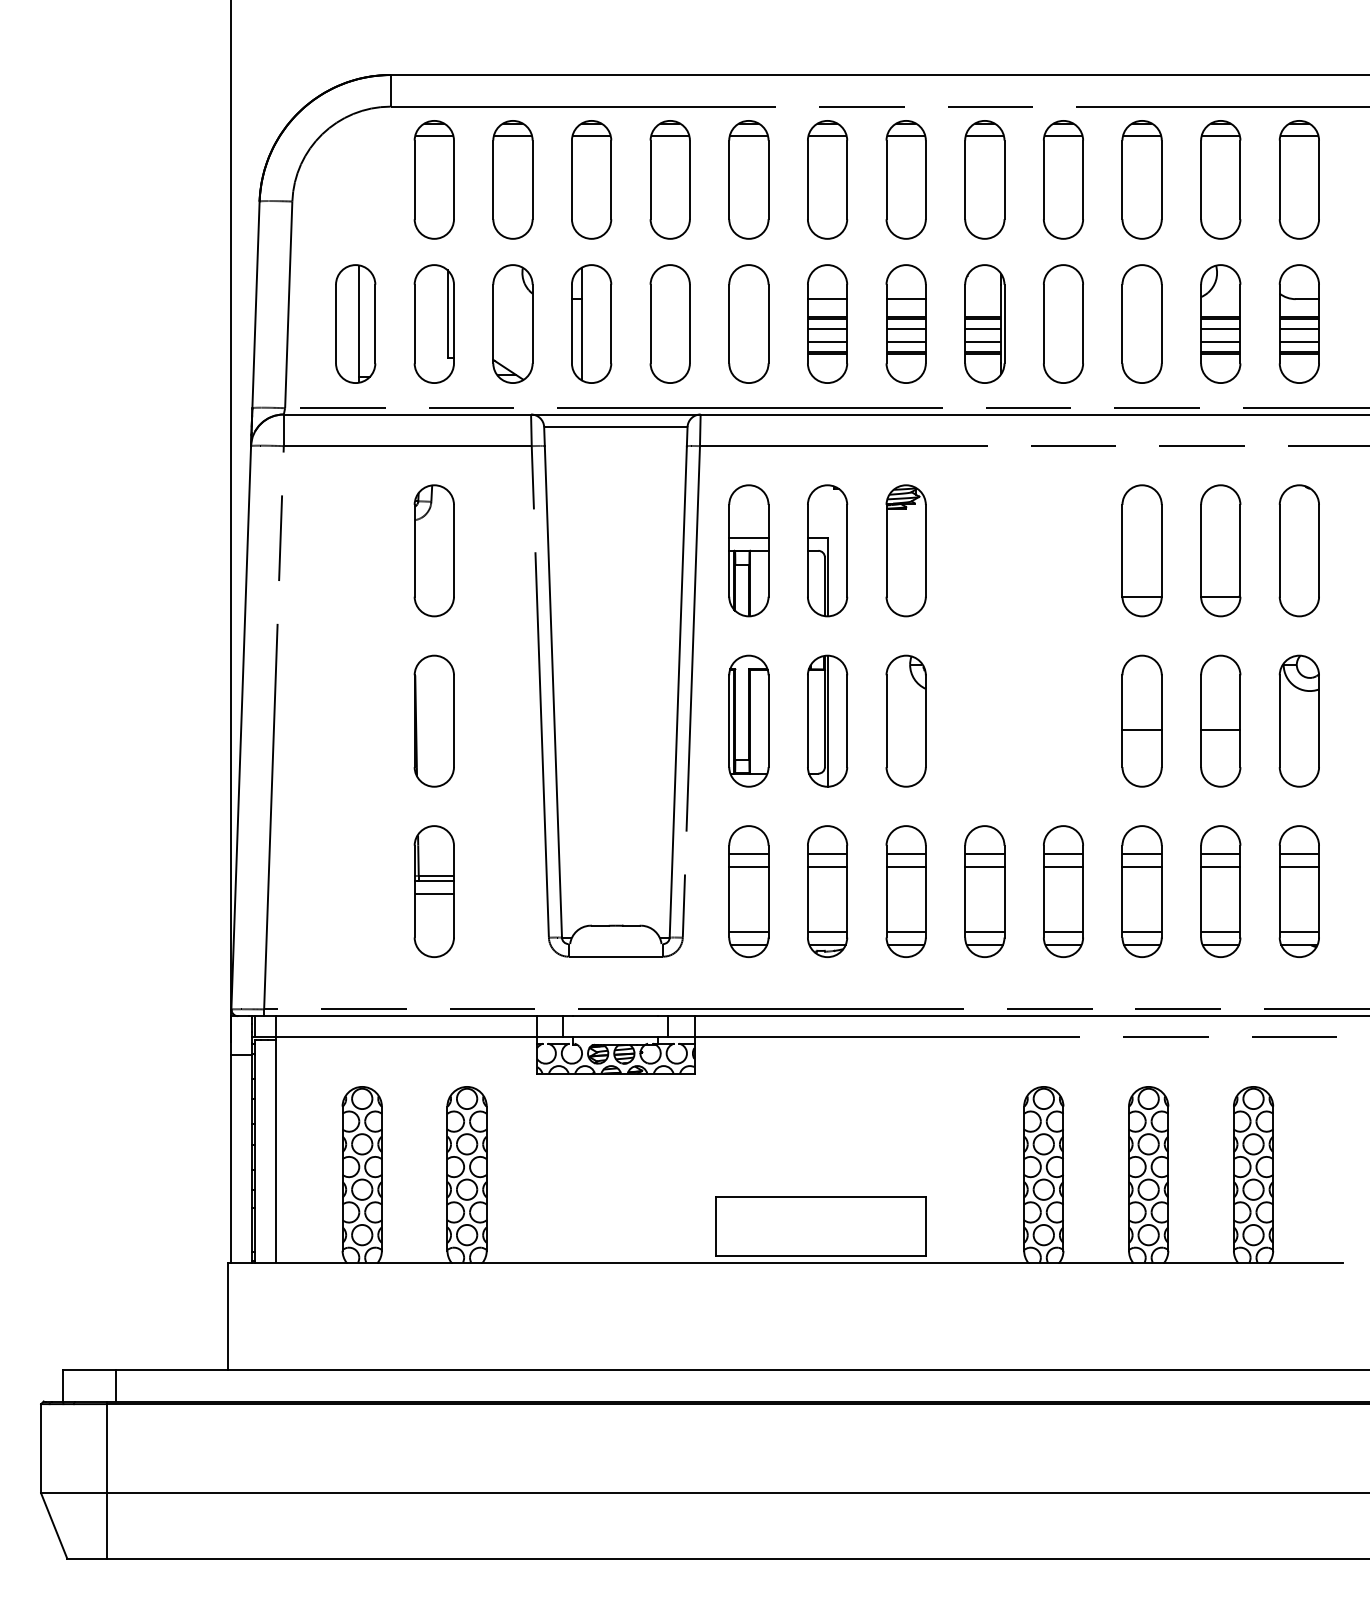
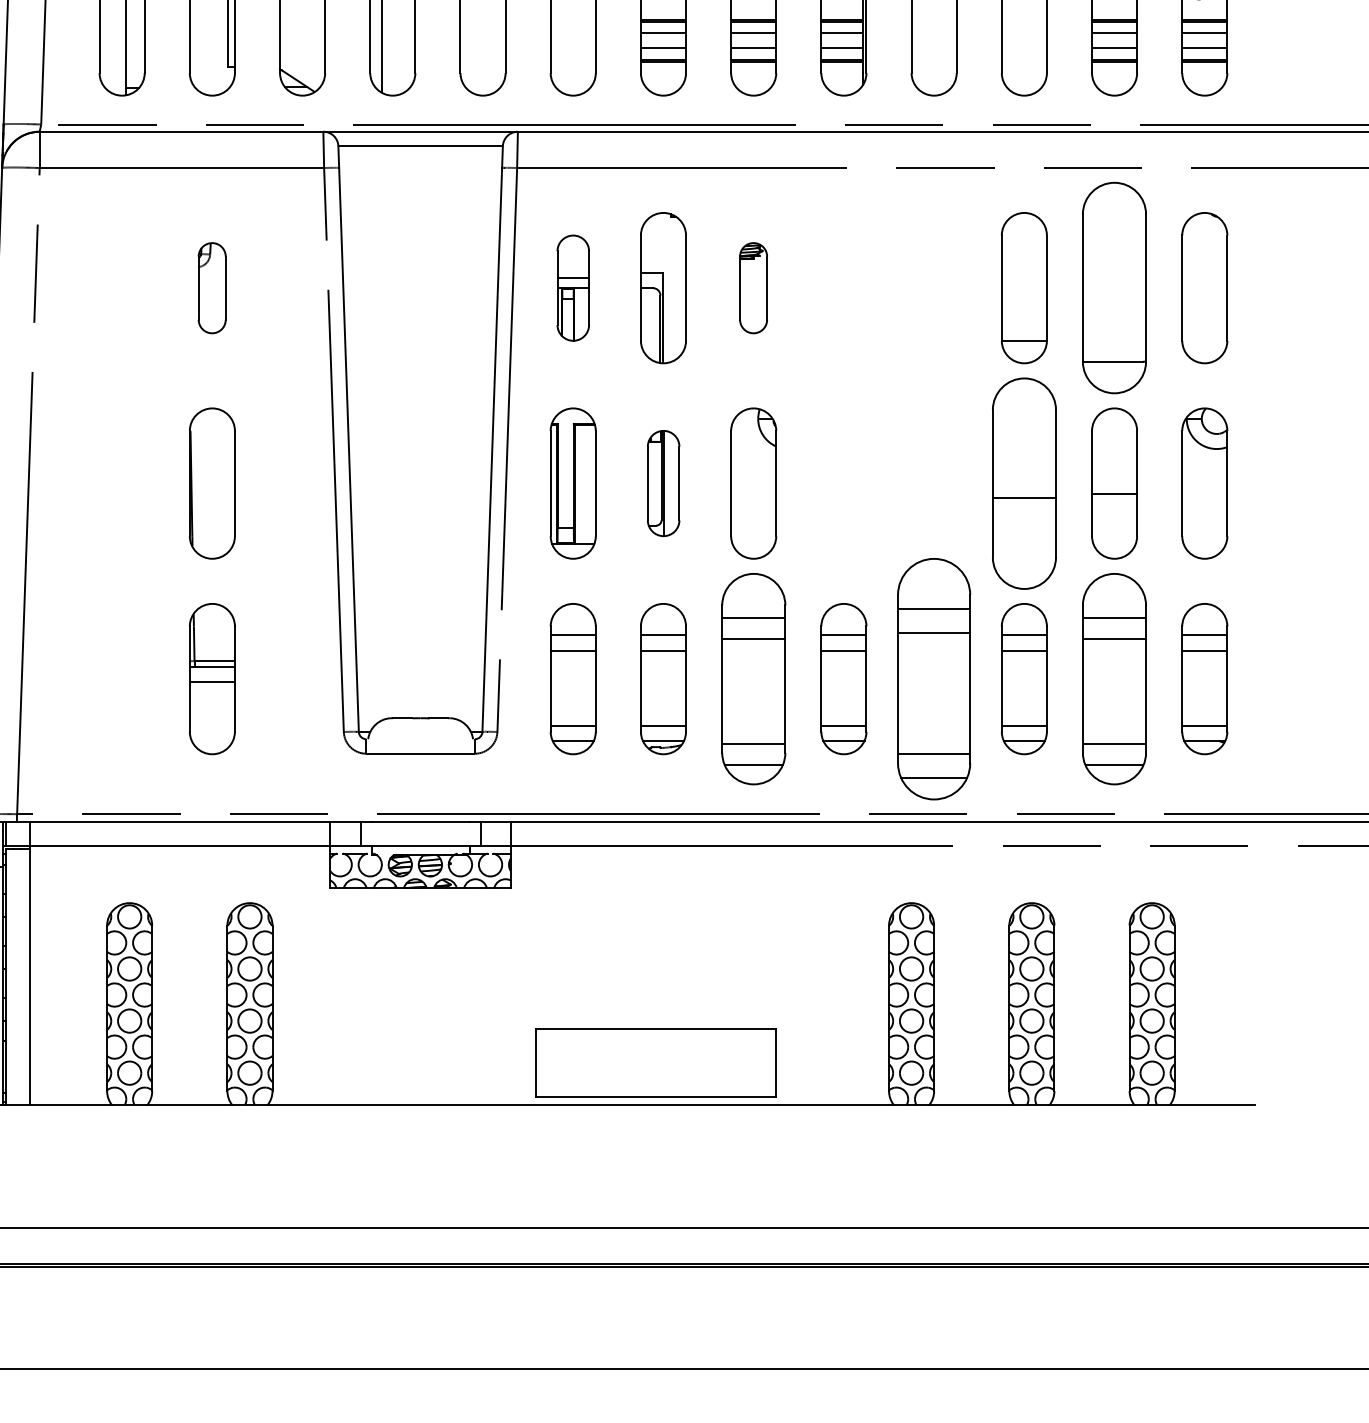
part: (433, 550) -> (211, 287), size x0.6
part: (748, 550) -> (572, 287), size x0.7
part: (905, 550) -> (752, 287), size x0.6
part: (1220, 550) -> (1114, 287), size x1.4
part: (827, 720) -> (663, 482), size x0.7
part: (1141, 720) -> (1023, 482), size x1.4
part: (905, 891) -> (752, 678), size x1.4
part: (1063, 891) -> (934, 678), size x1.6
part: (1220, 891) -> (1114, 678), size x1.4

